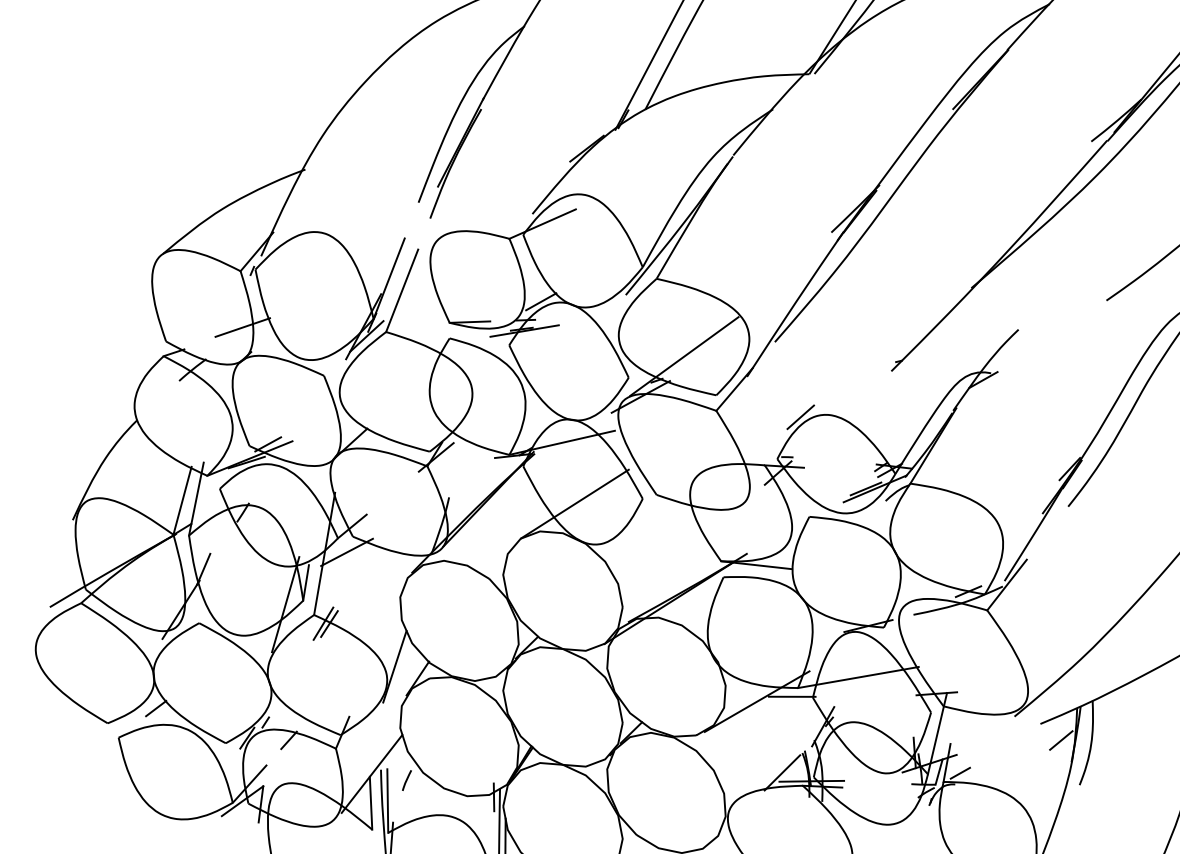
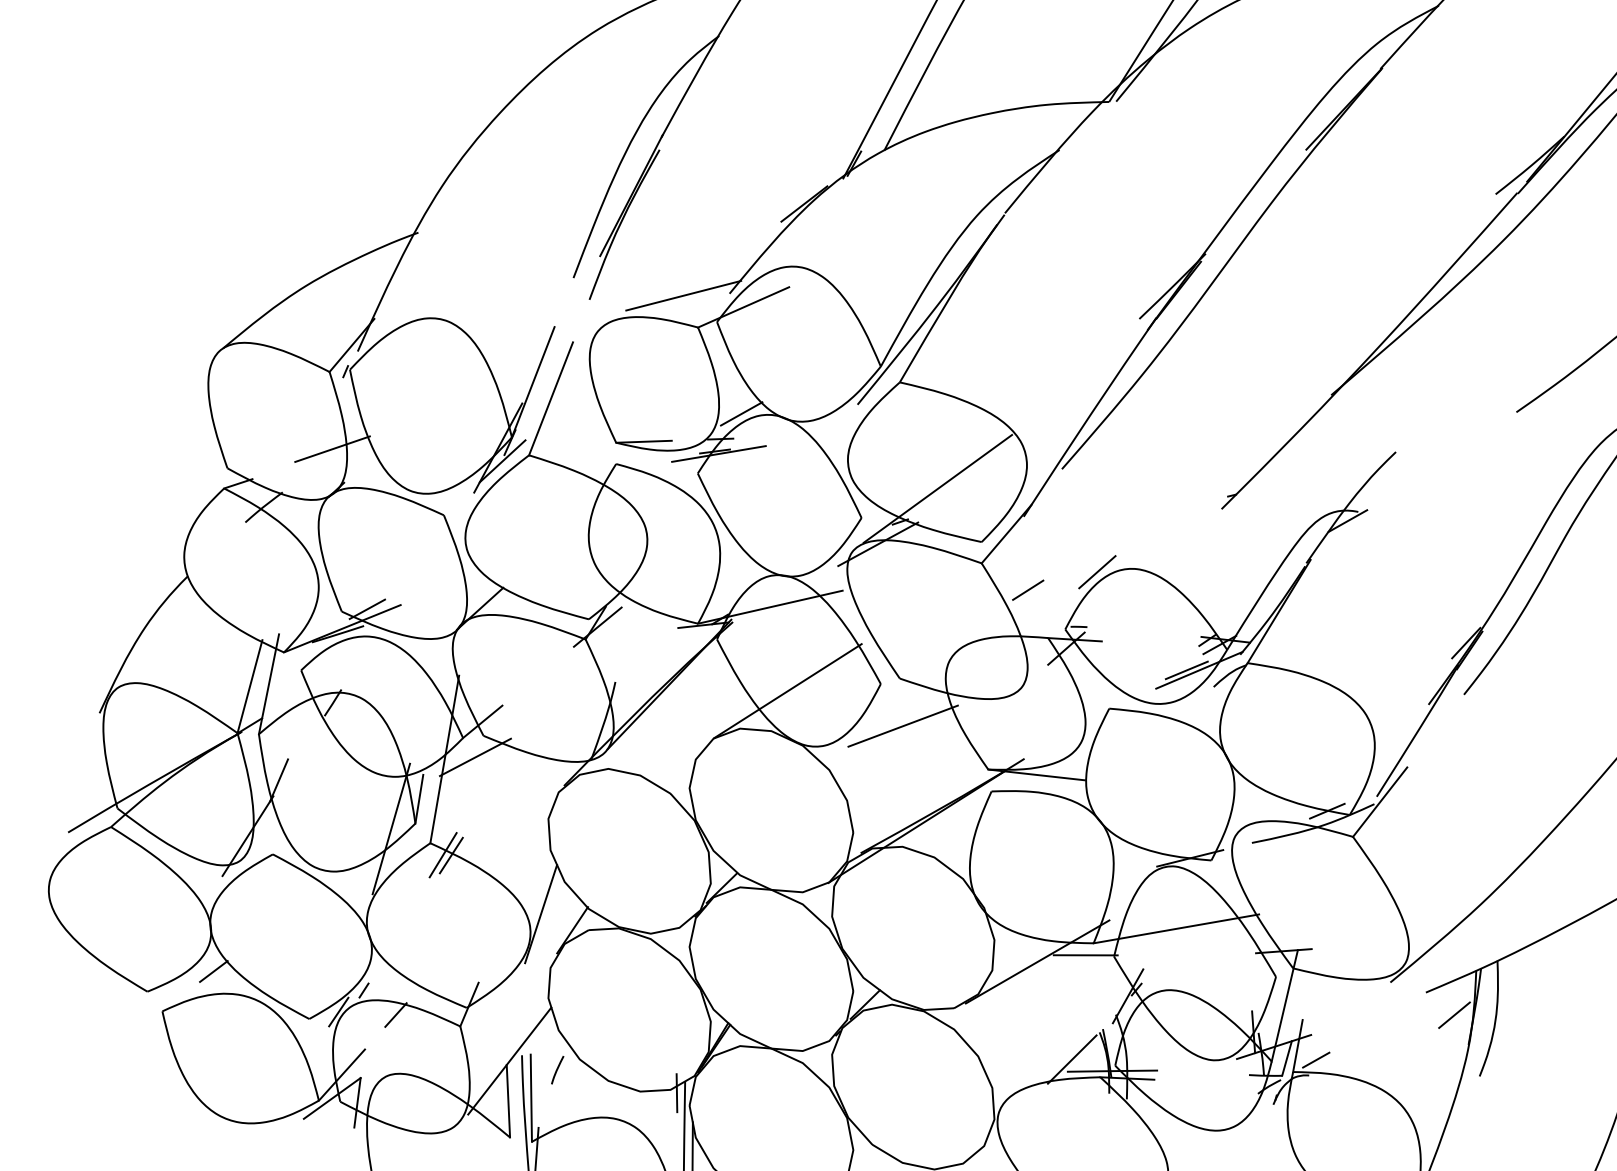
line: (498, 215) -> (683, 295), added
line: (750, 430) -> (1028, 590), added
line: (658, 529) -> (902, 725), added

